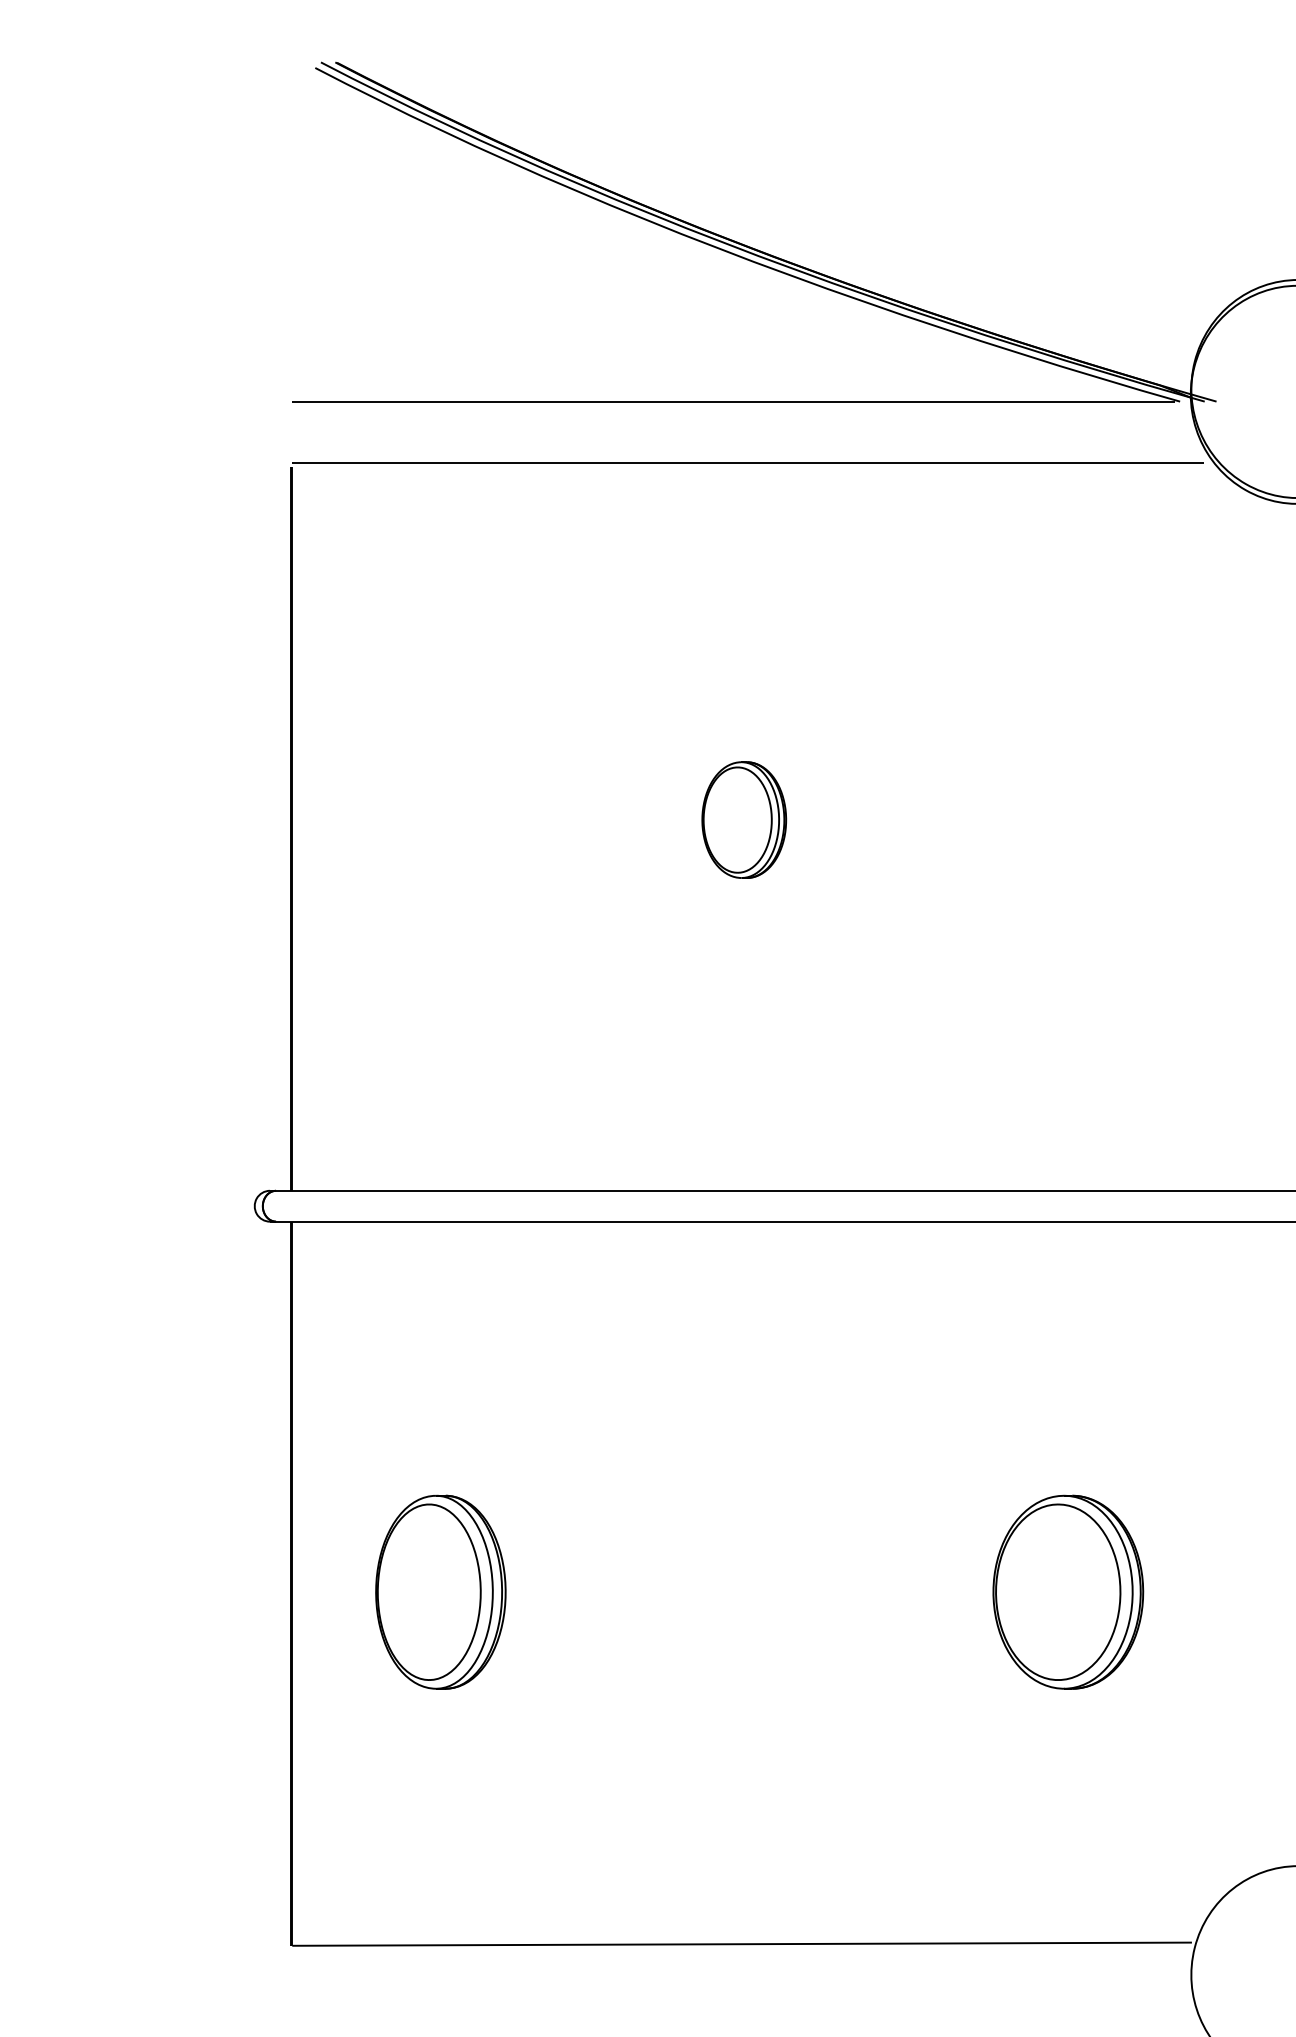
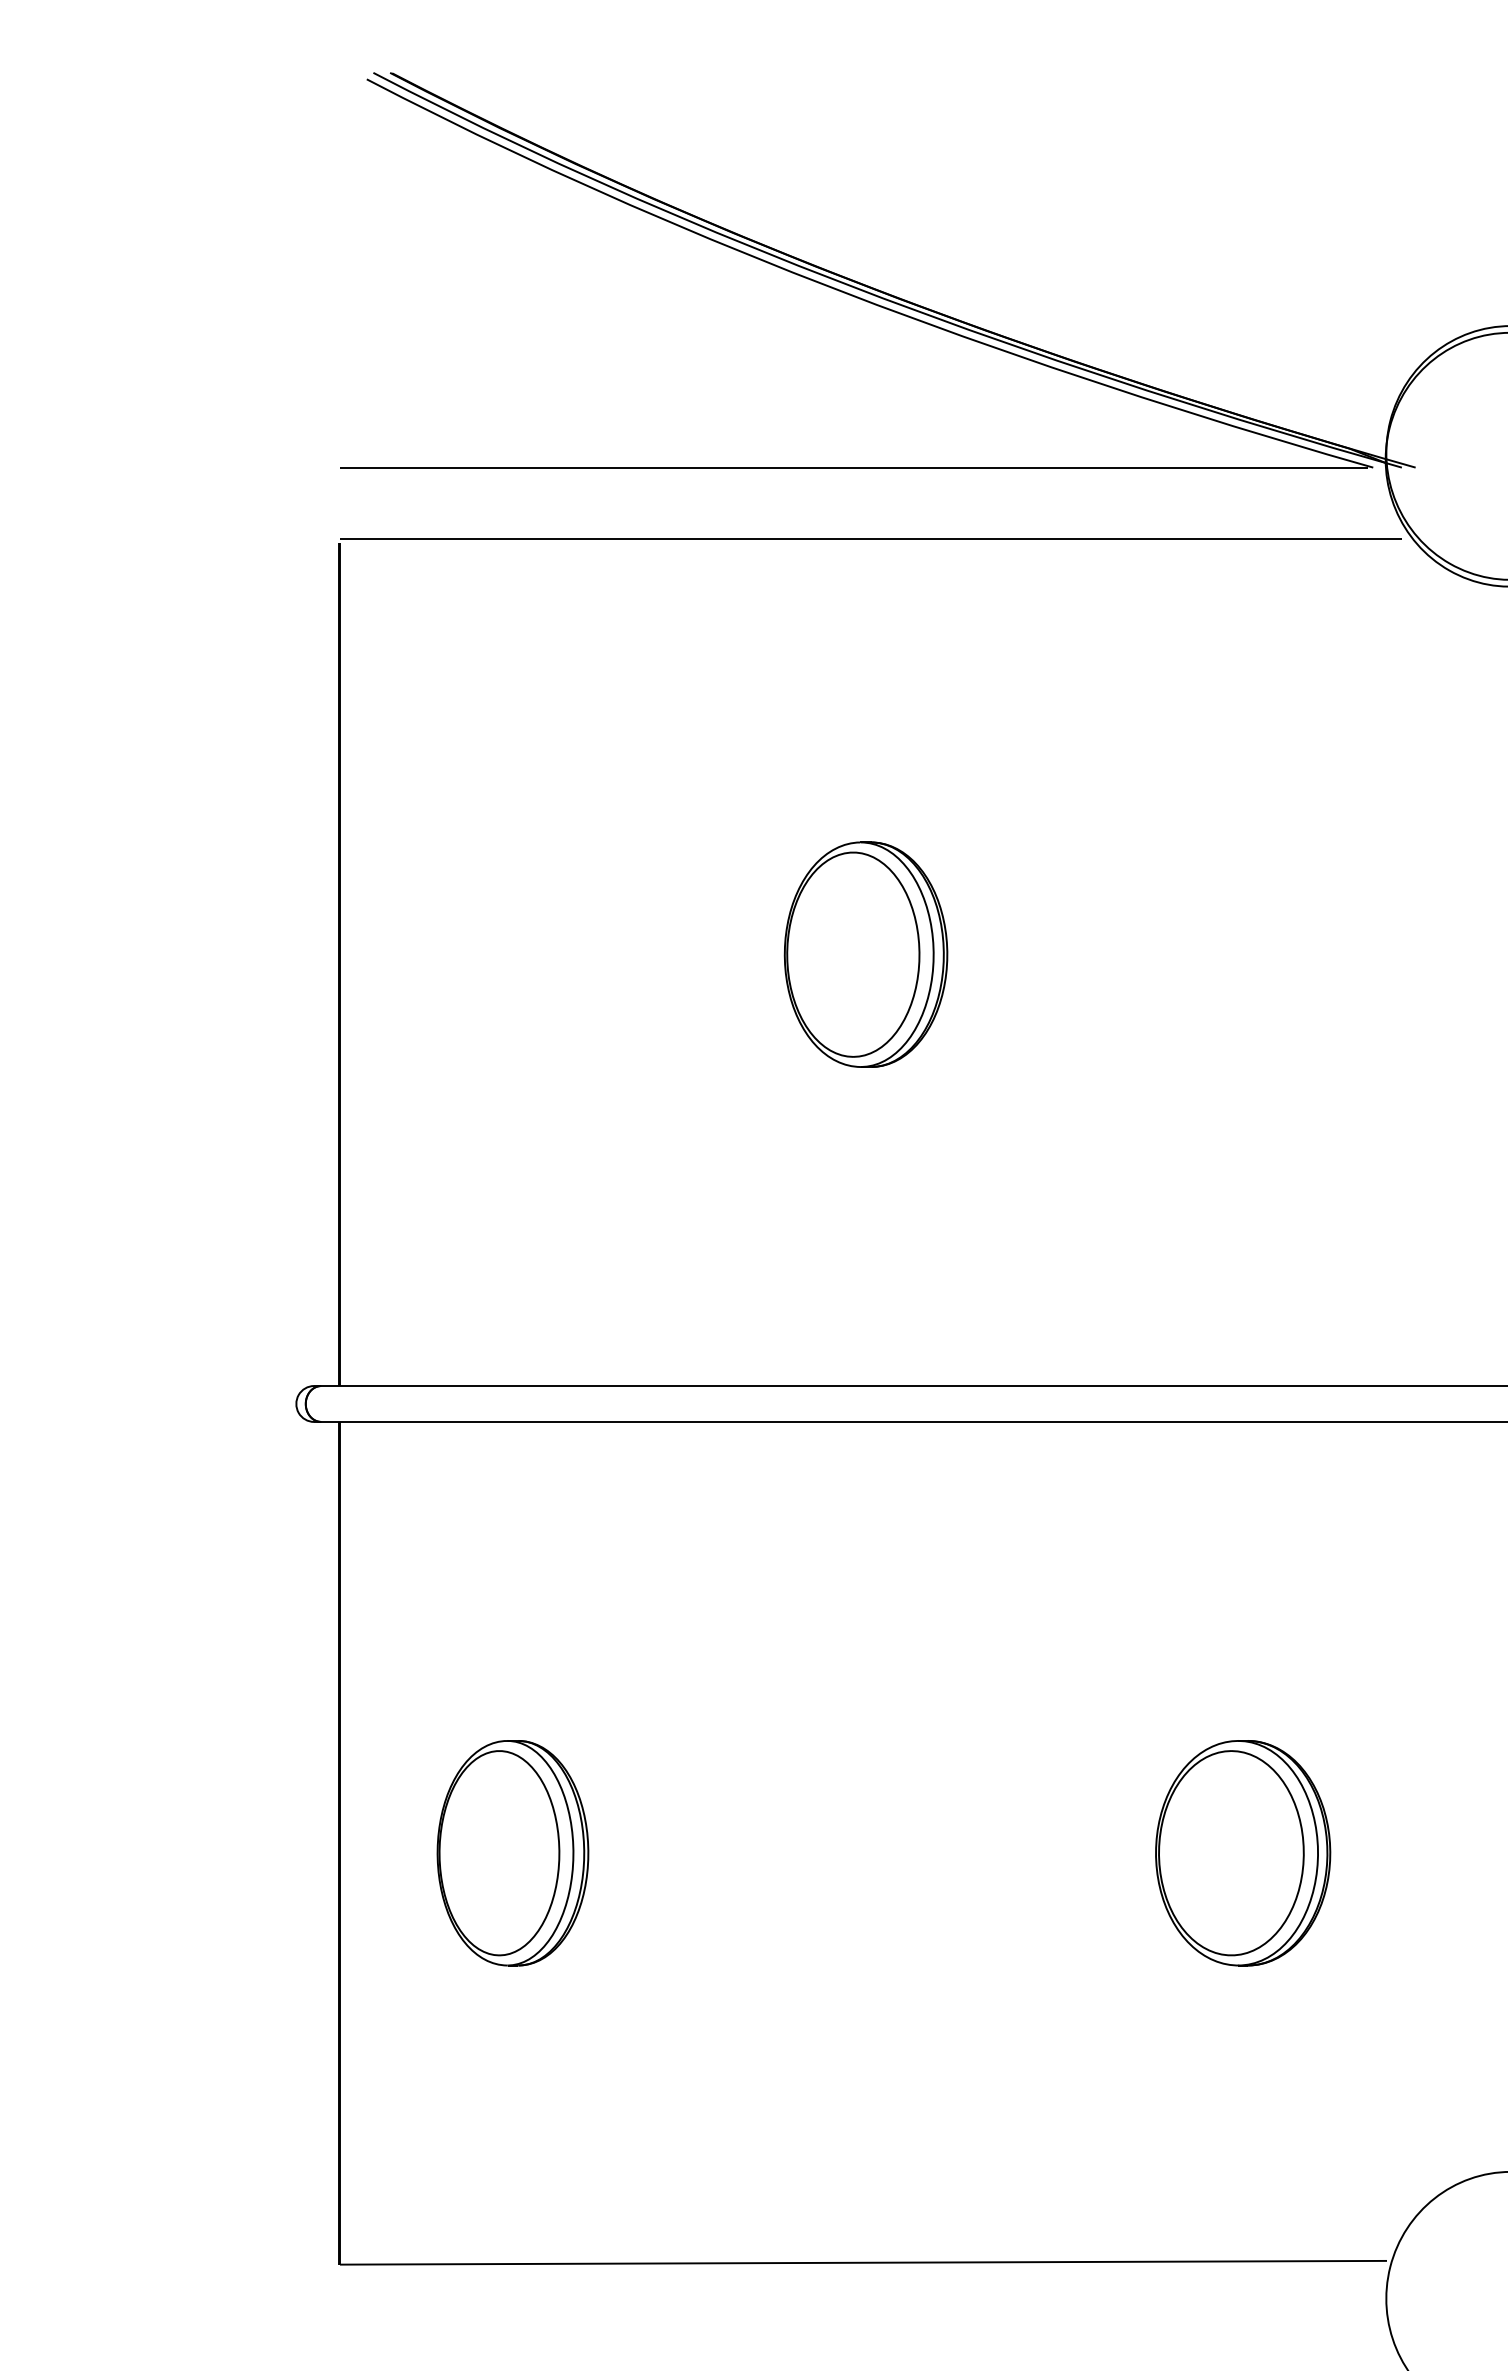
part: (743, 820) -> (865, 954), size x1.67

